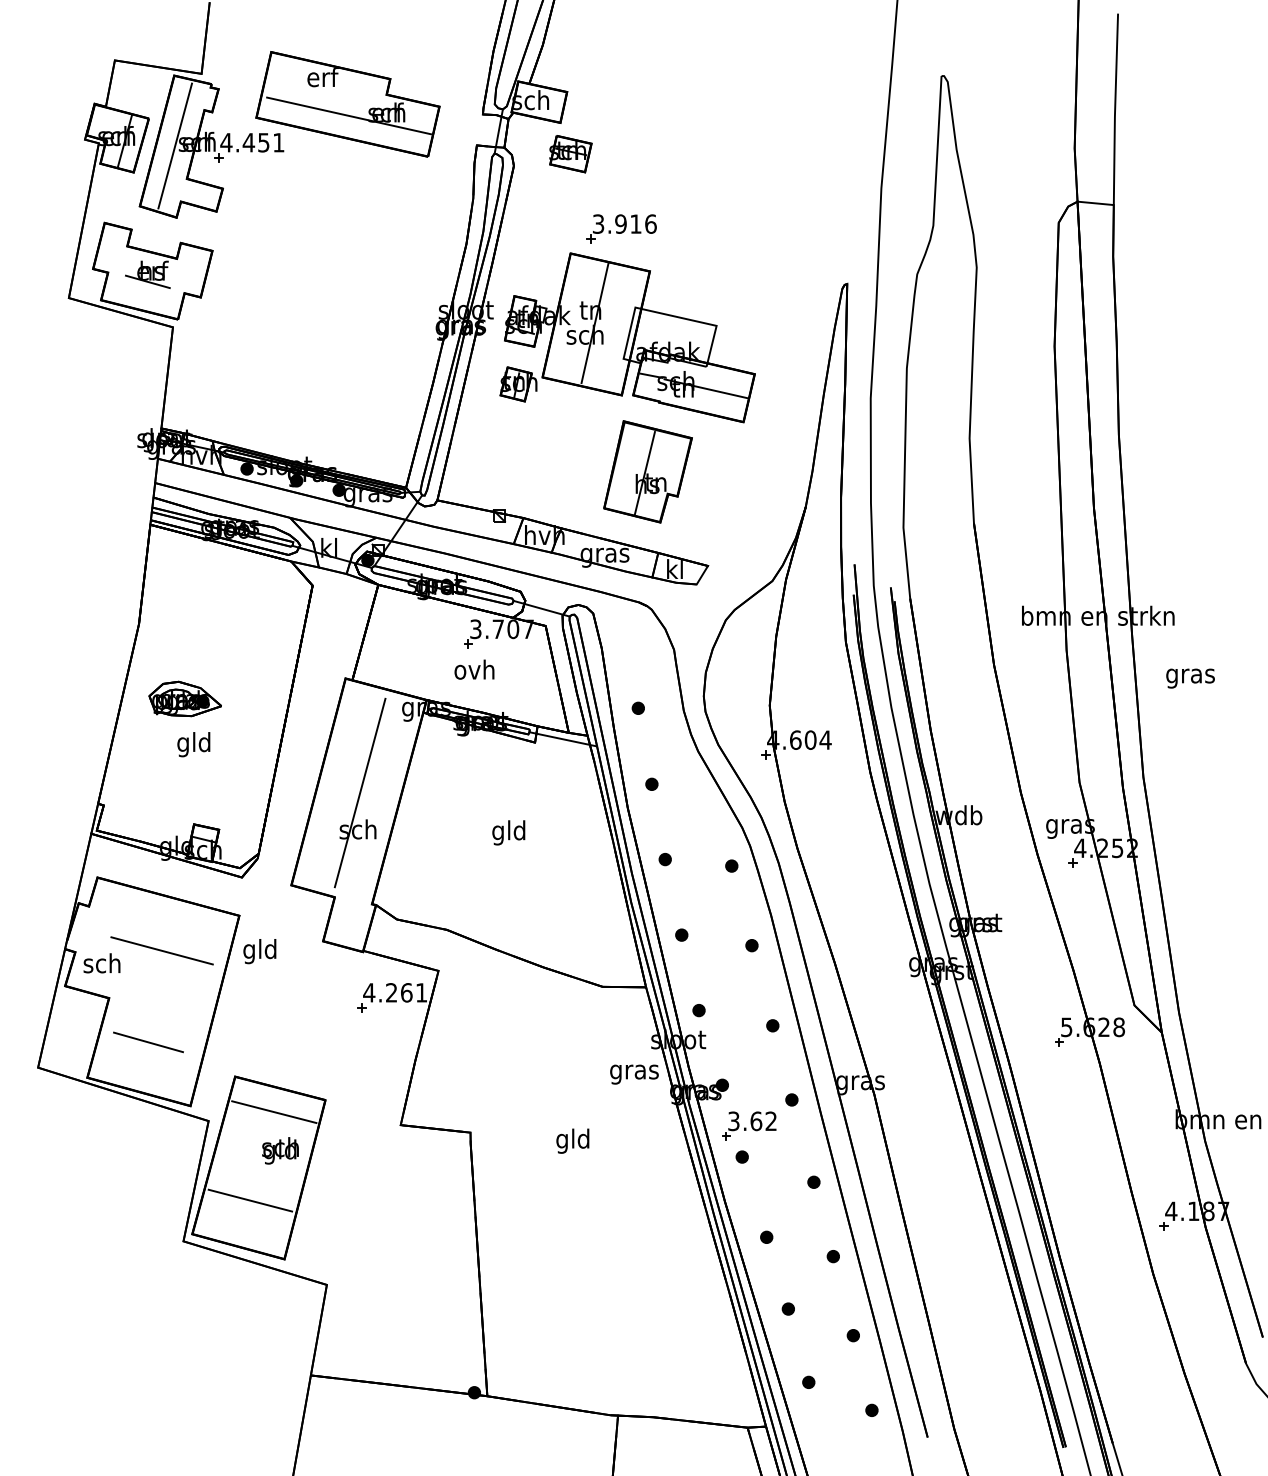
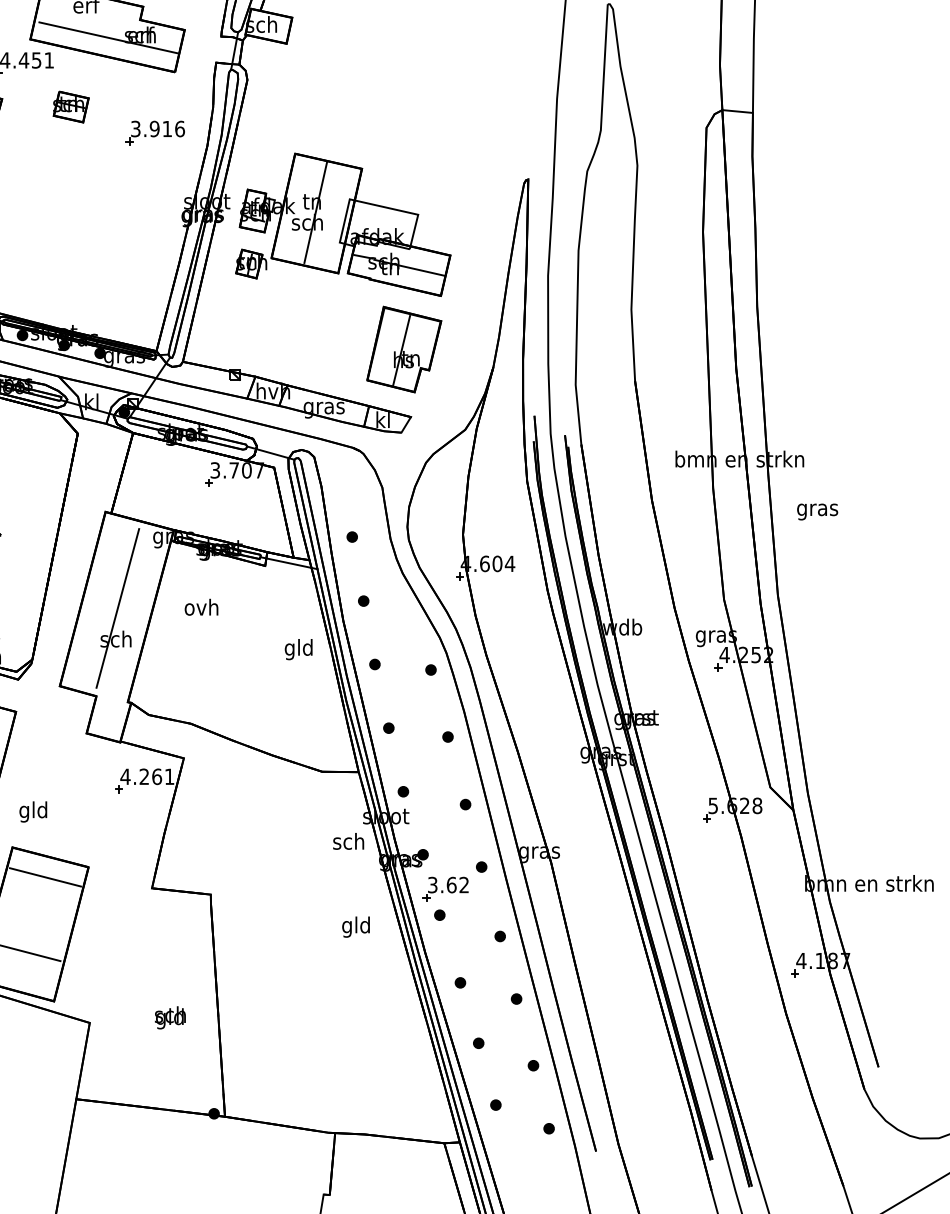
part: (570, 154) -> (70, 107), moved
part: (621, 228) -> (155, 132), moved
part: (647, 471) -> (403, 349), moved
text: (474, 669) -> (201, 607), moved
text: (508, 832) -> (298, 649), moved
text: (259, 951) -> (33, 811), moved
text: (634, 1071) -> (349, 843), gras -> sch
text: (572, 1140) -> (355, 926), moved
text: (280, 1150) -> (170, 1017), moved

